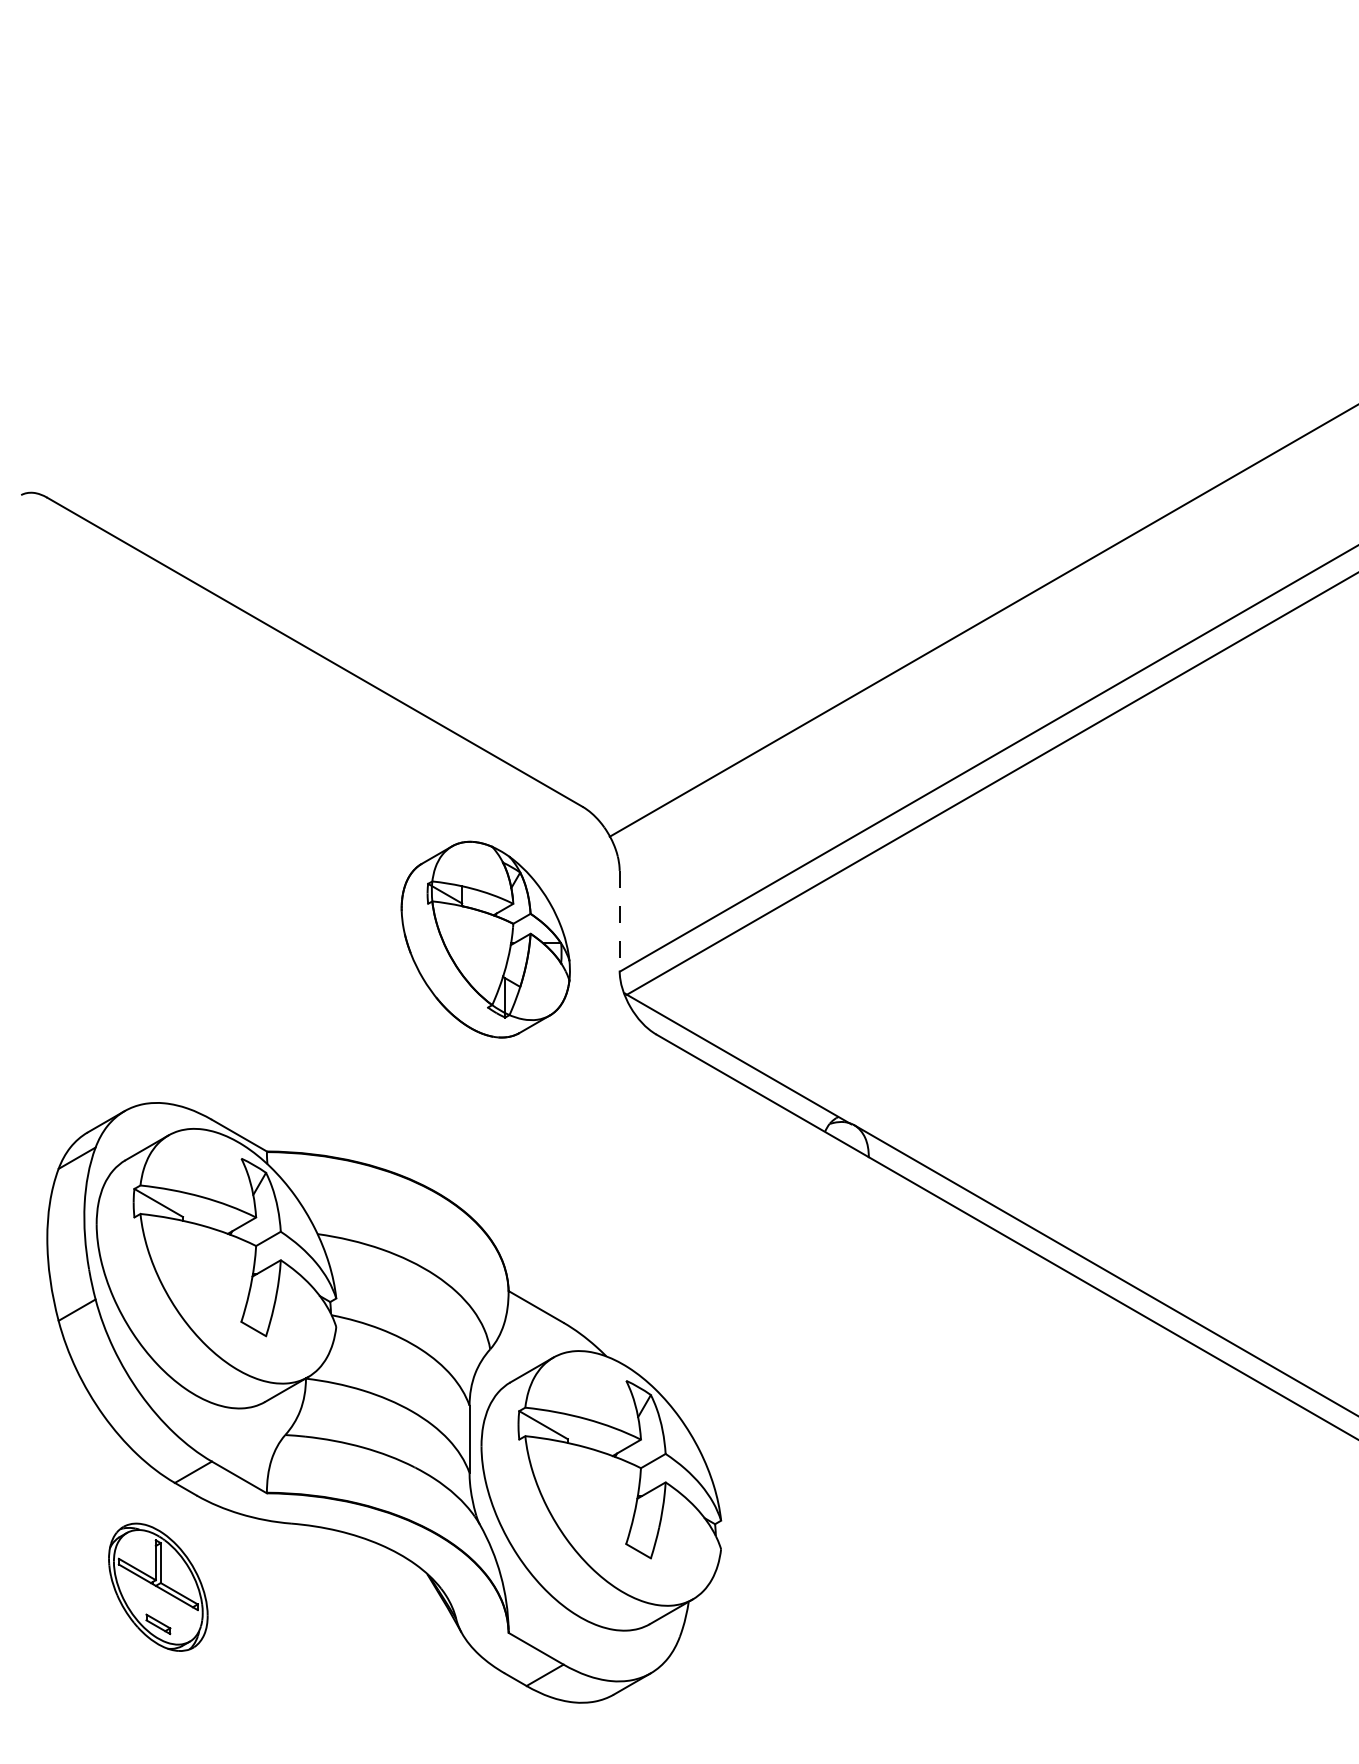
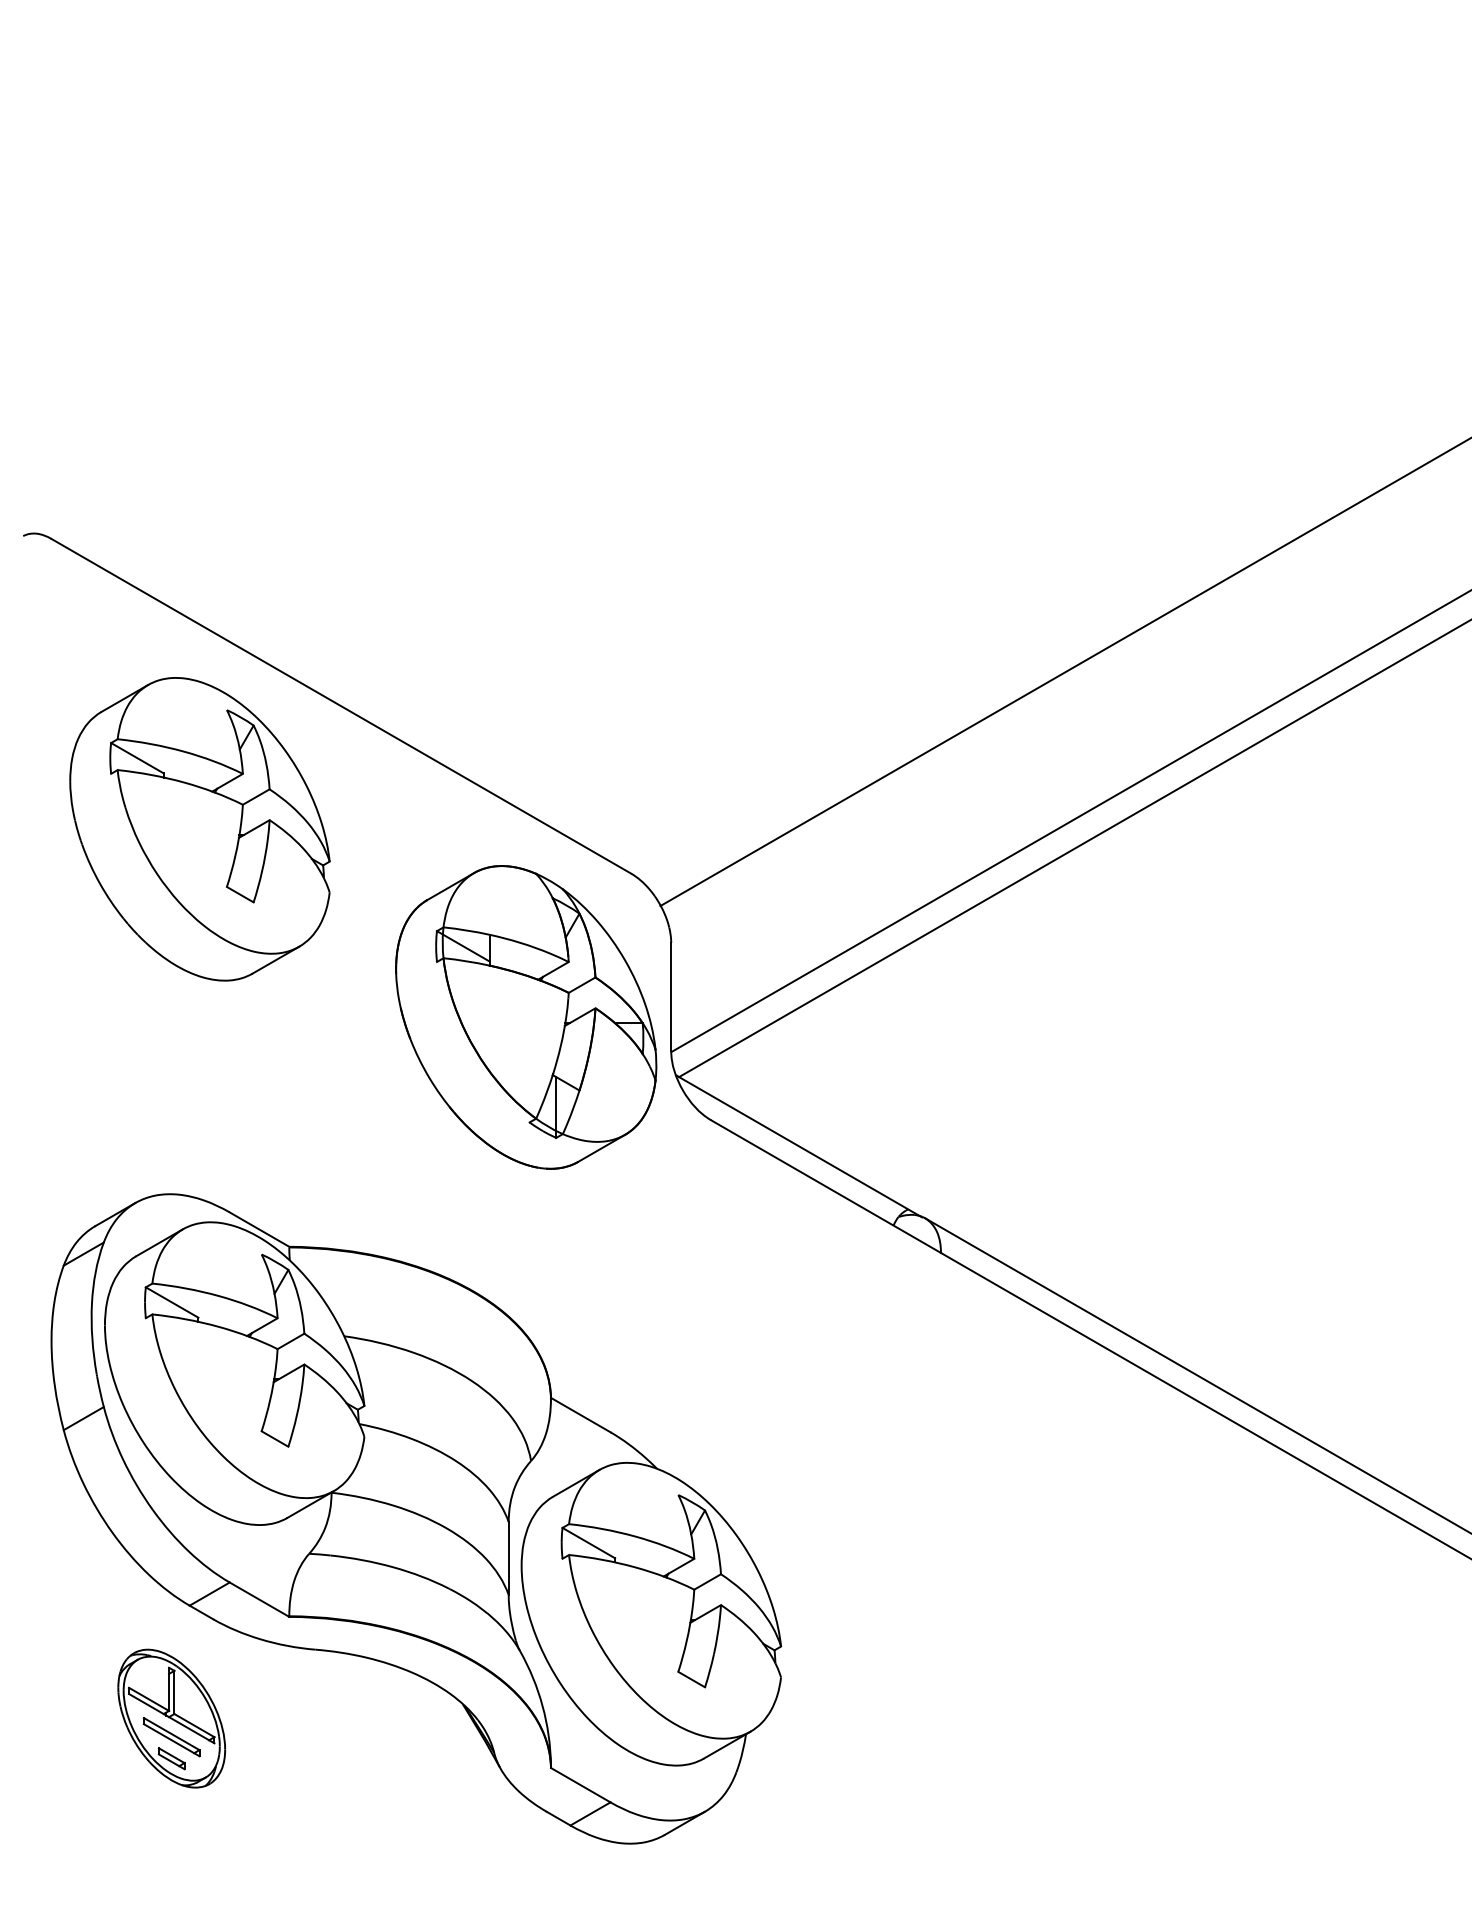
part: (183, 766) -> (199, 829), added
line: (619, 920) -> (671, 996), dashed -> solid
part: (486, 939) -> (526, 1017), size x1.43
part: (158, 1604) -> (171, 1737), added

